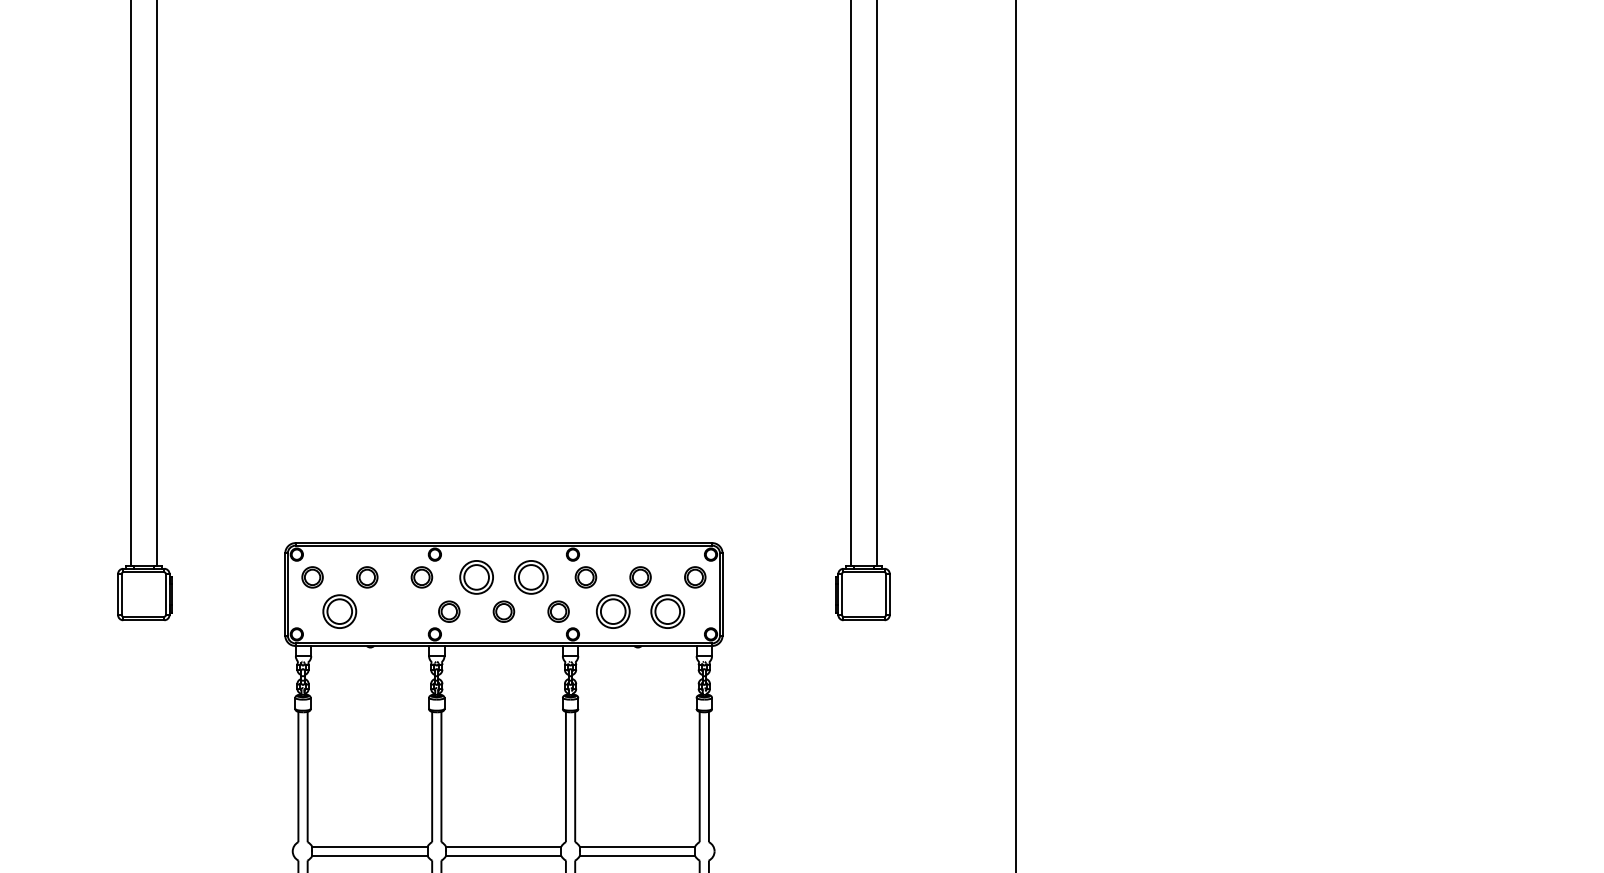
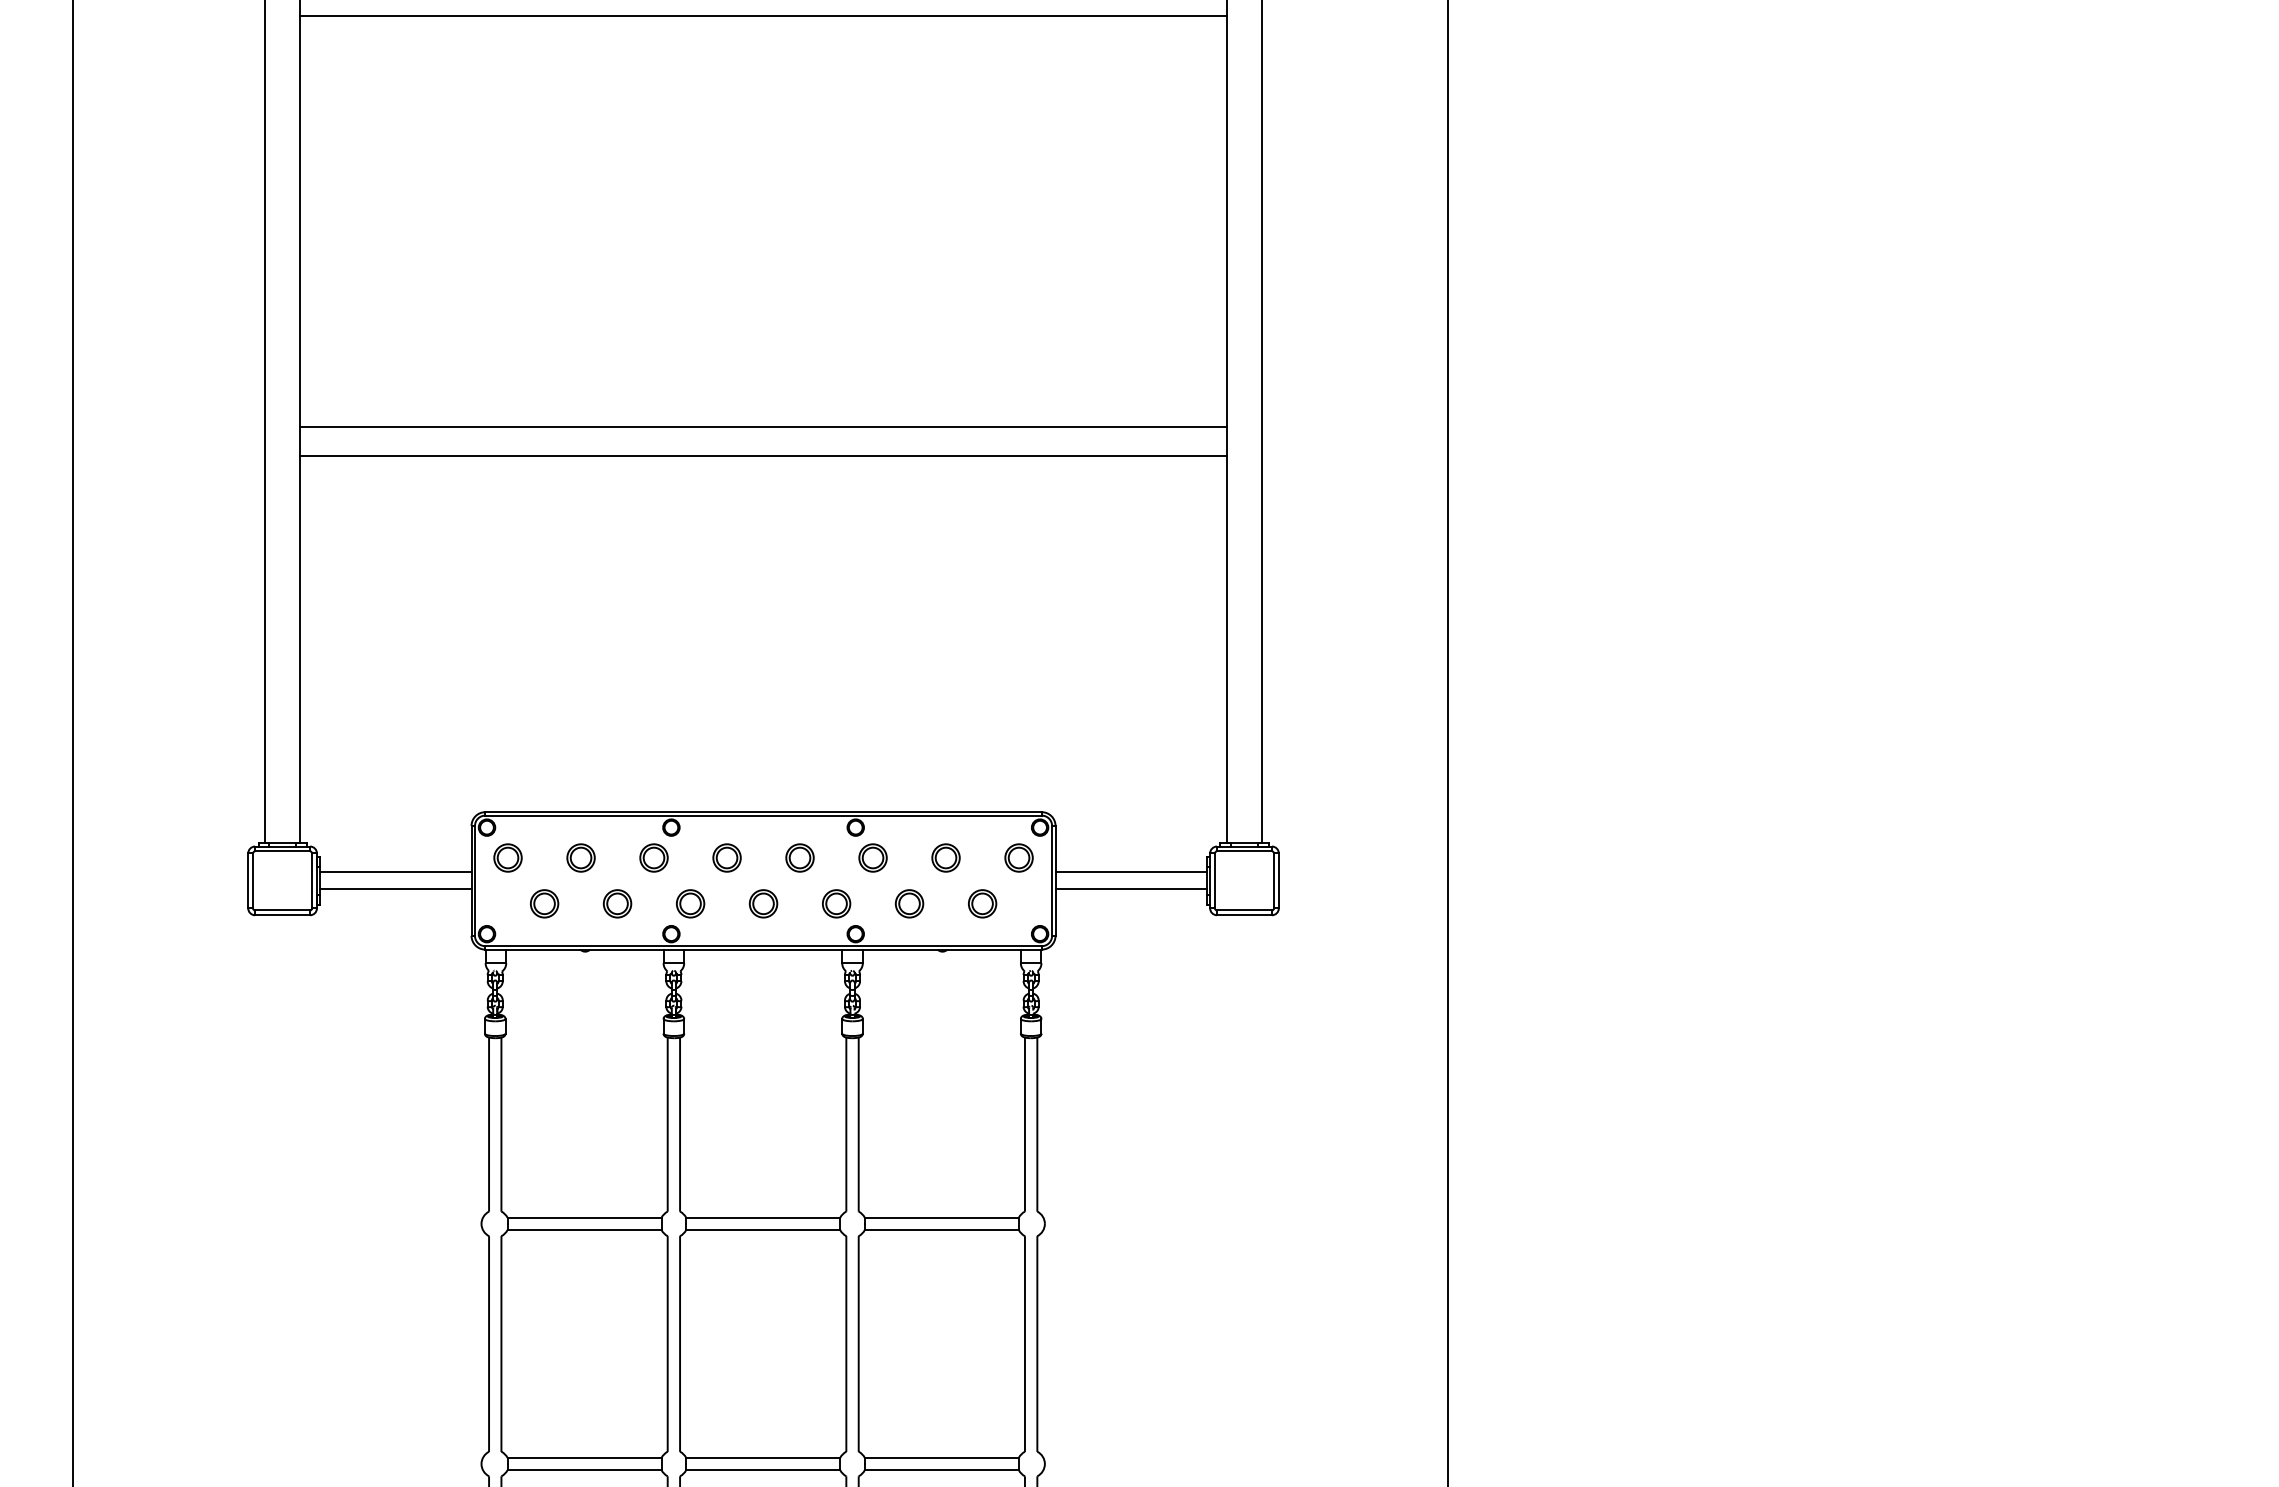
line: (503, 254) -> (763, 426), added
line: (503, 275) -> (763, 455), added
part: (476, 577) -> (726, 857), size x0.62
part: (530, 577) -> (799, 857), size x0.62
line: (228, 588) -> (395, 872), added
line: (778, 588) -> (1130, 872), added
line: (228, 600) -> (395, 889), added
line: (778, 600) -> (1130, 889), added
part: (339, 611) -> (544, 903), size x0.62
part: (394, 611) -> (617, 903), added
part: (613, 611) -> (909, 903), size x0.62
part: (667, 611) -> (982, 903), size x0.62

